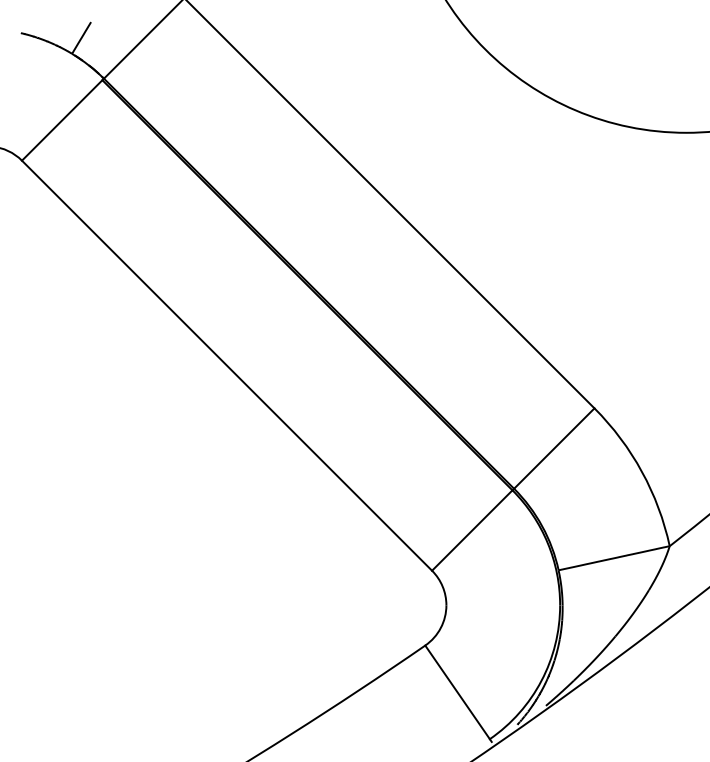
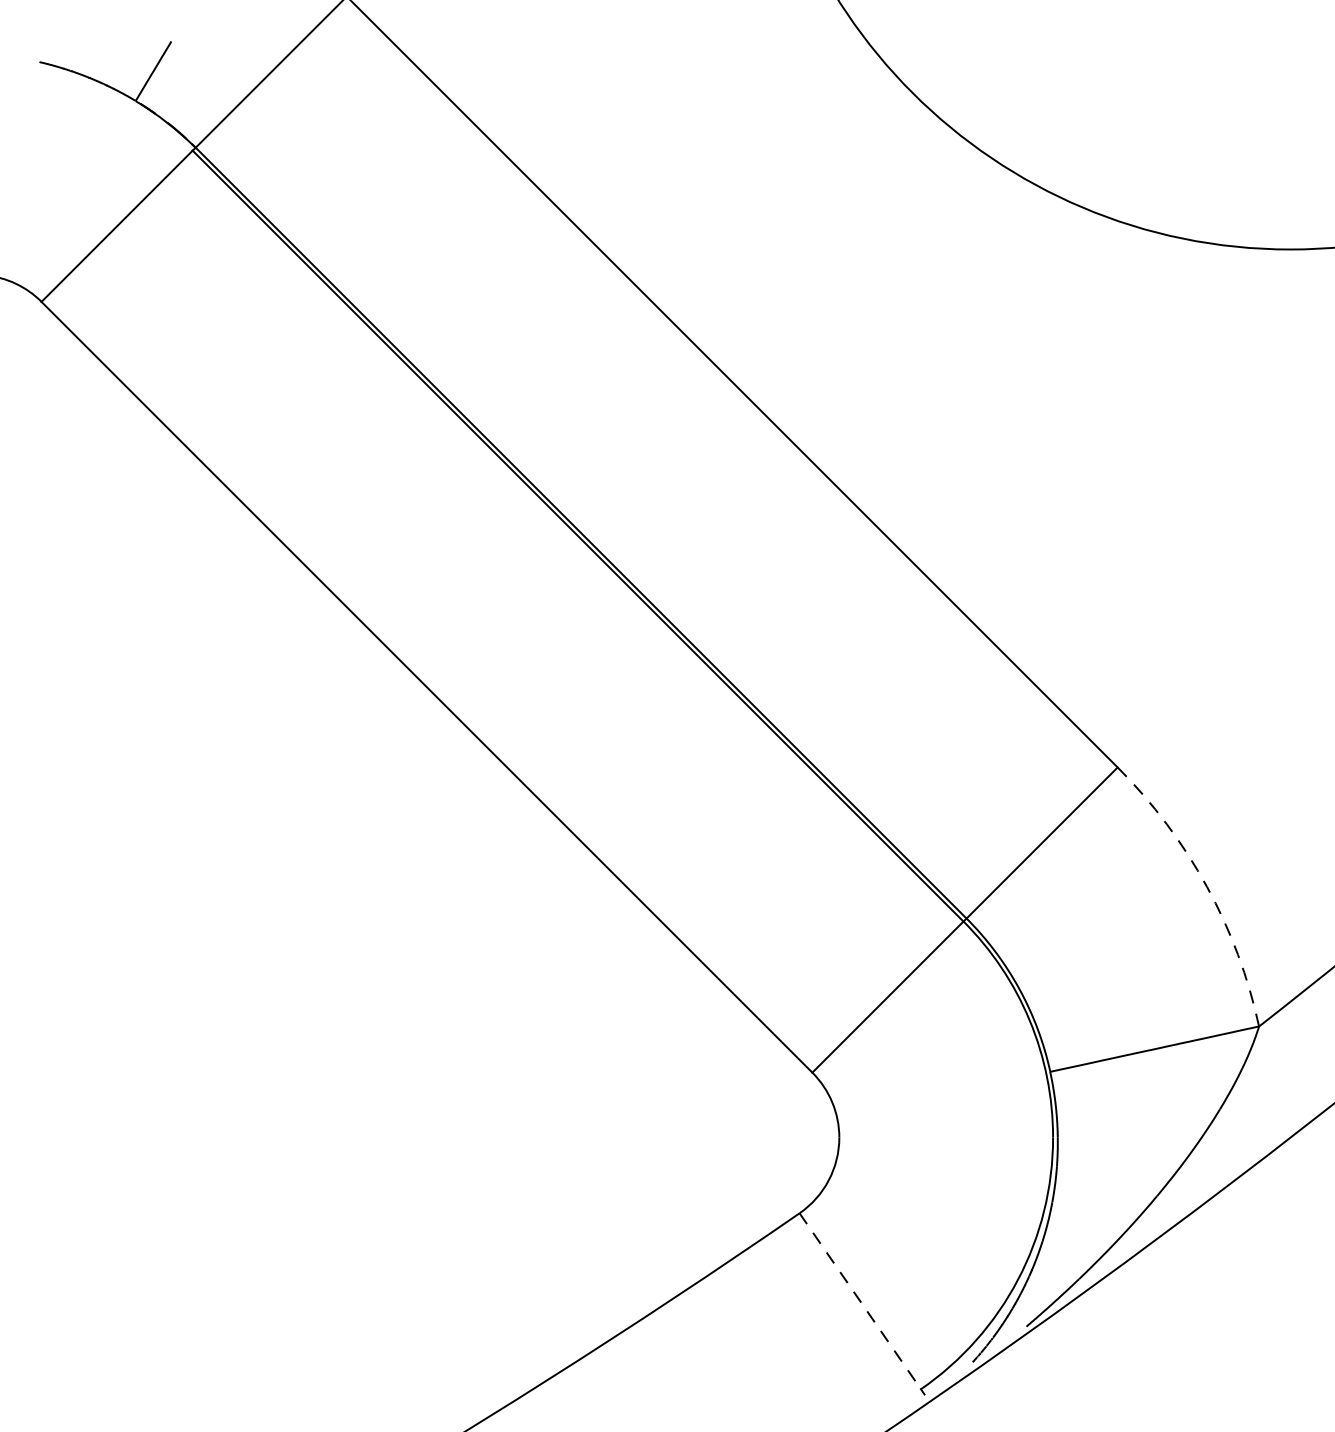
arc: (642, 471) -> (1207, 886), solid -> dashed
line: (457, 692) -> (860, 1301), solid -> dashed

